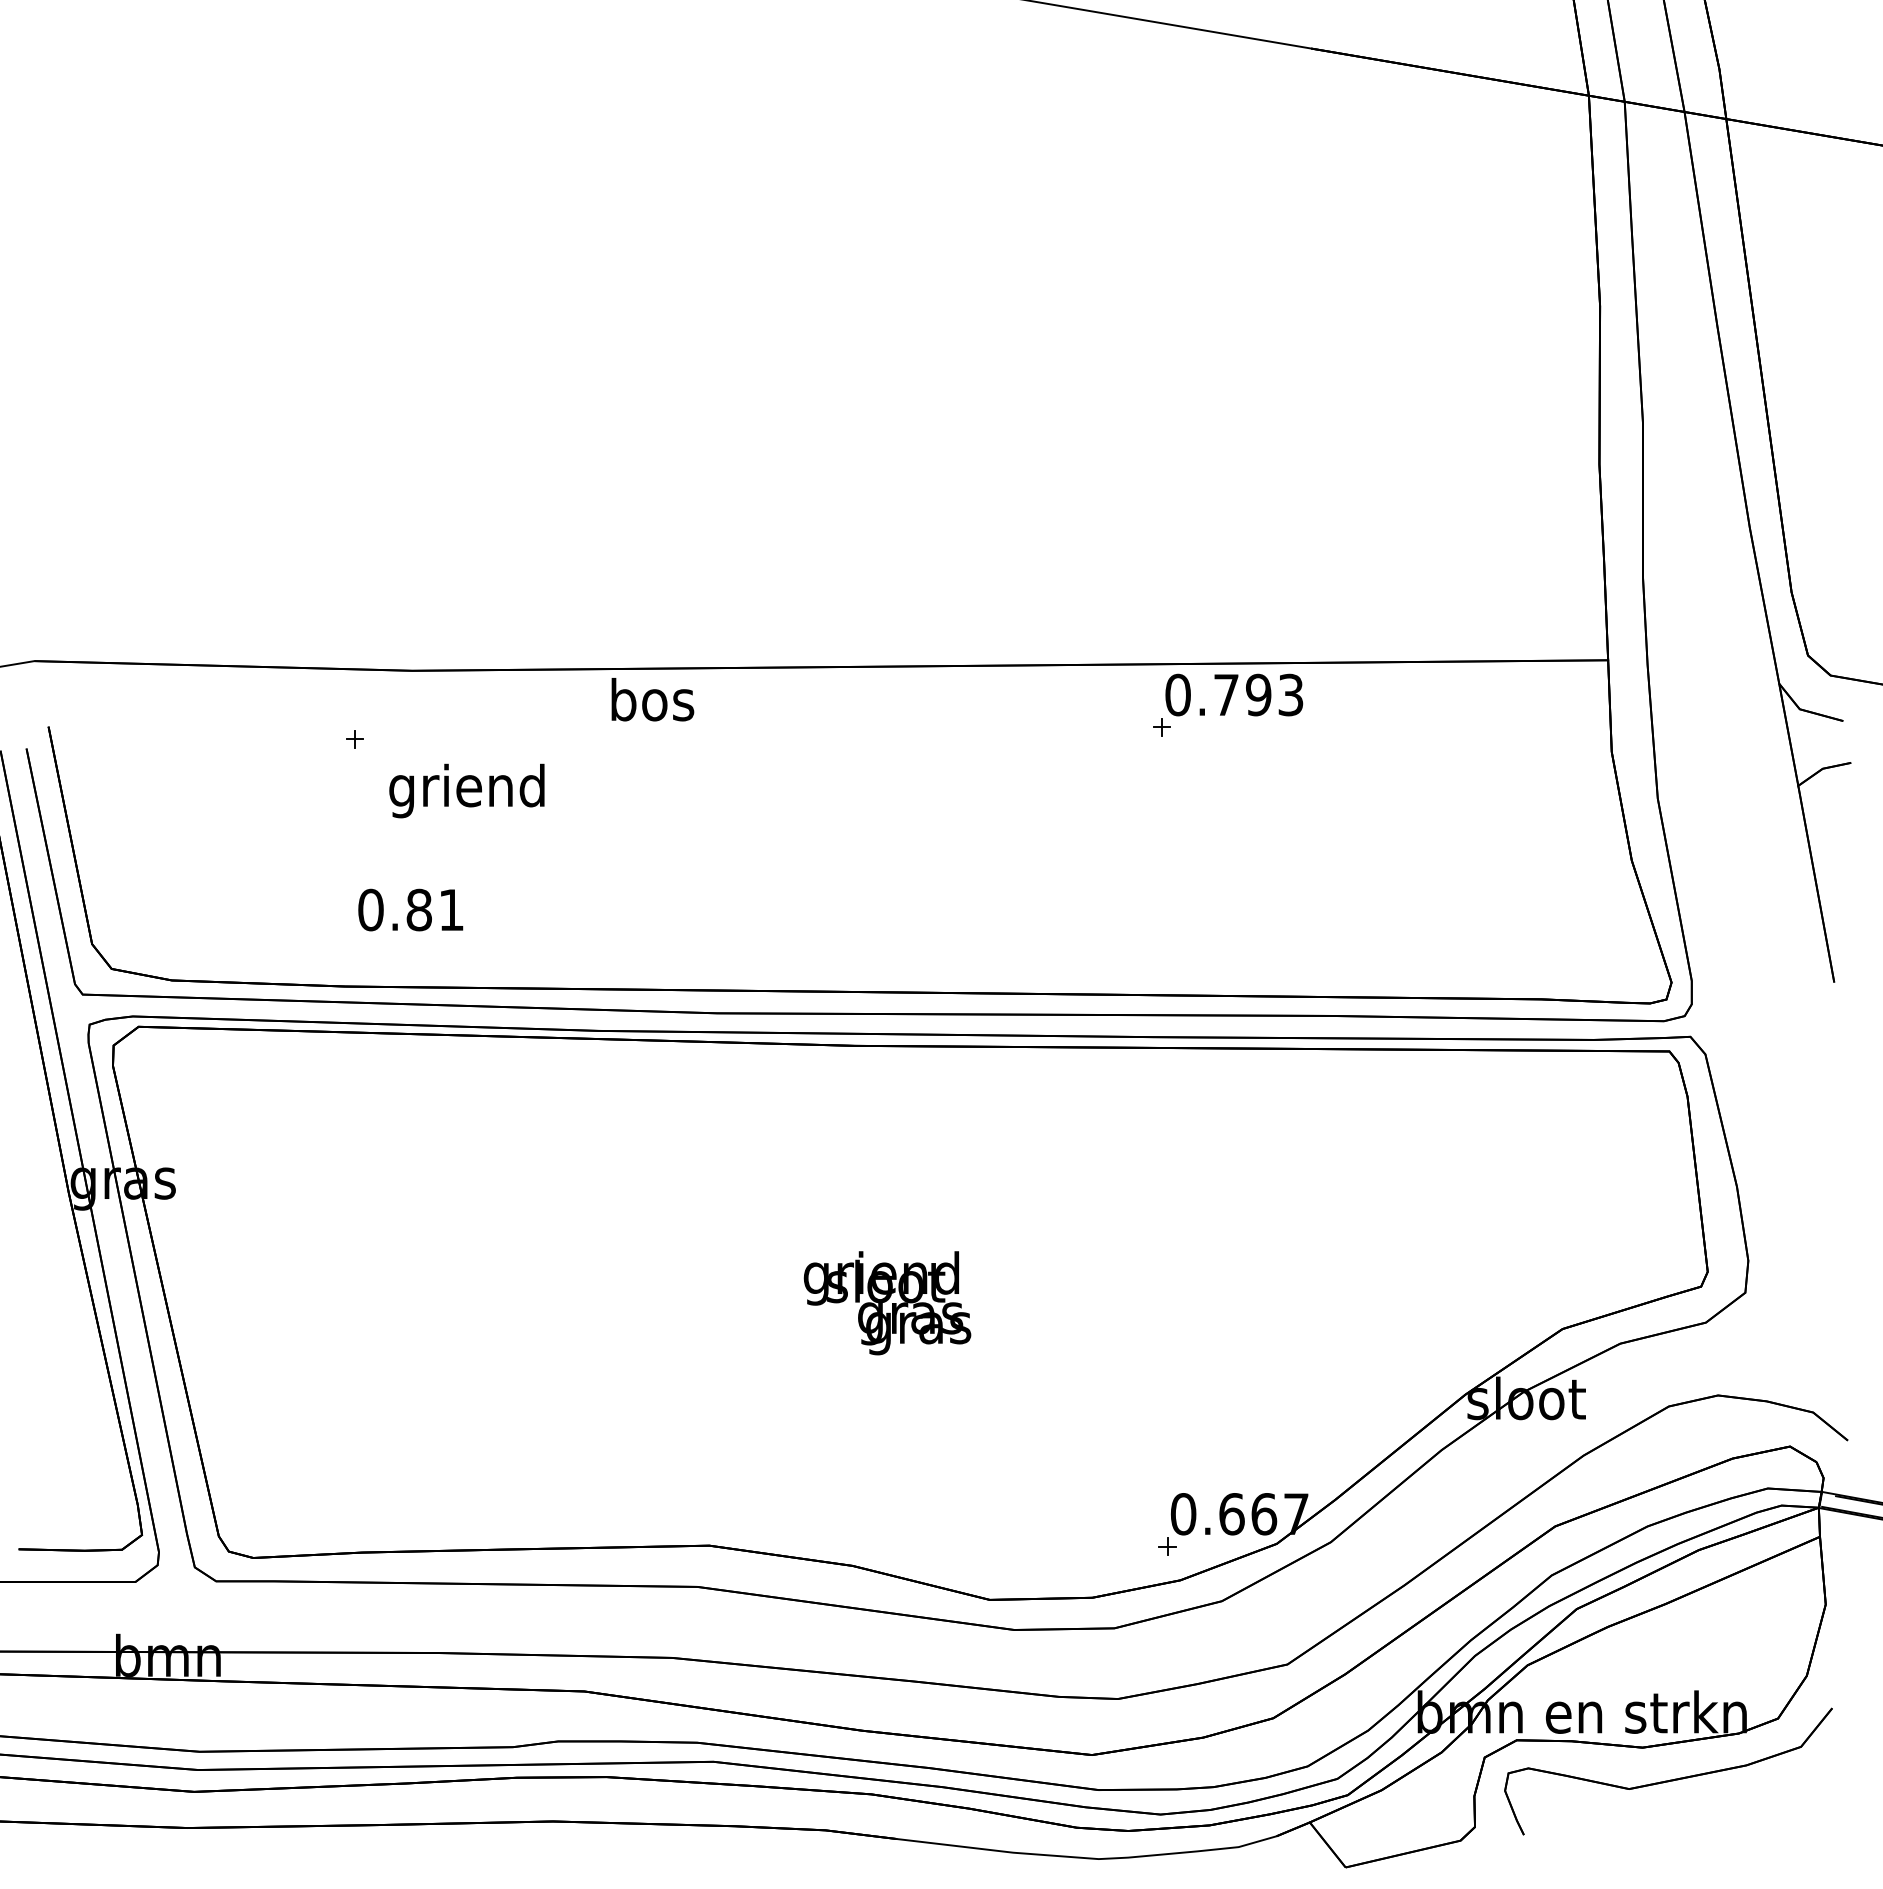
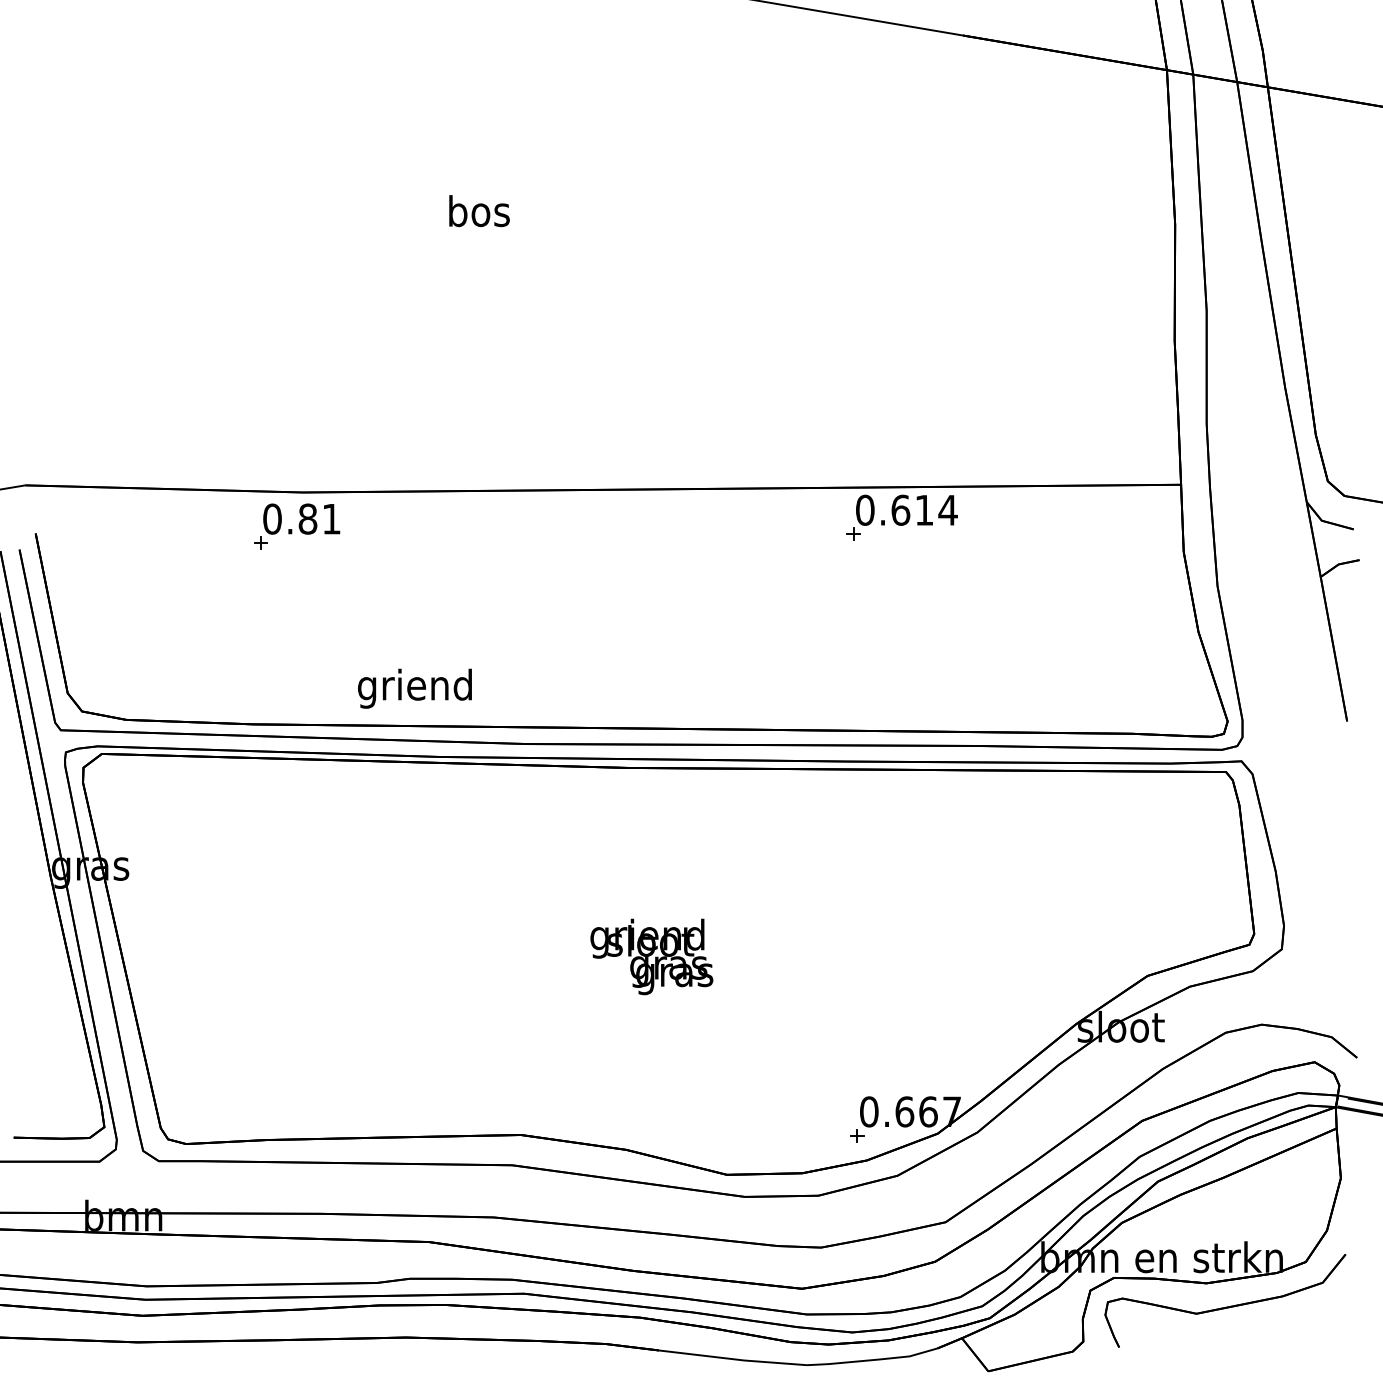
text: (1259, 694) -> (925, 509), 0.793 -> 0.614
text: (652, 699) -> (479, 210), moved
text: (466, 790) -> (414, 688), moved
text: (410, 909) -> (301, 518), moved

